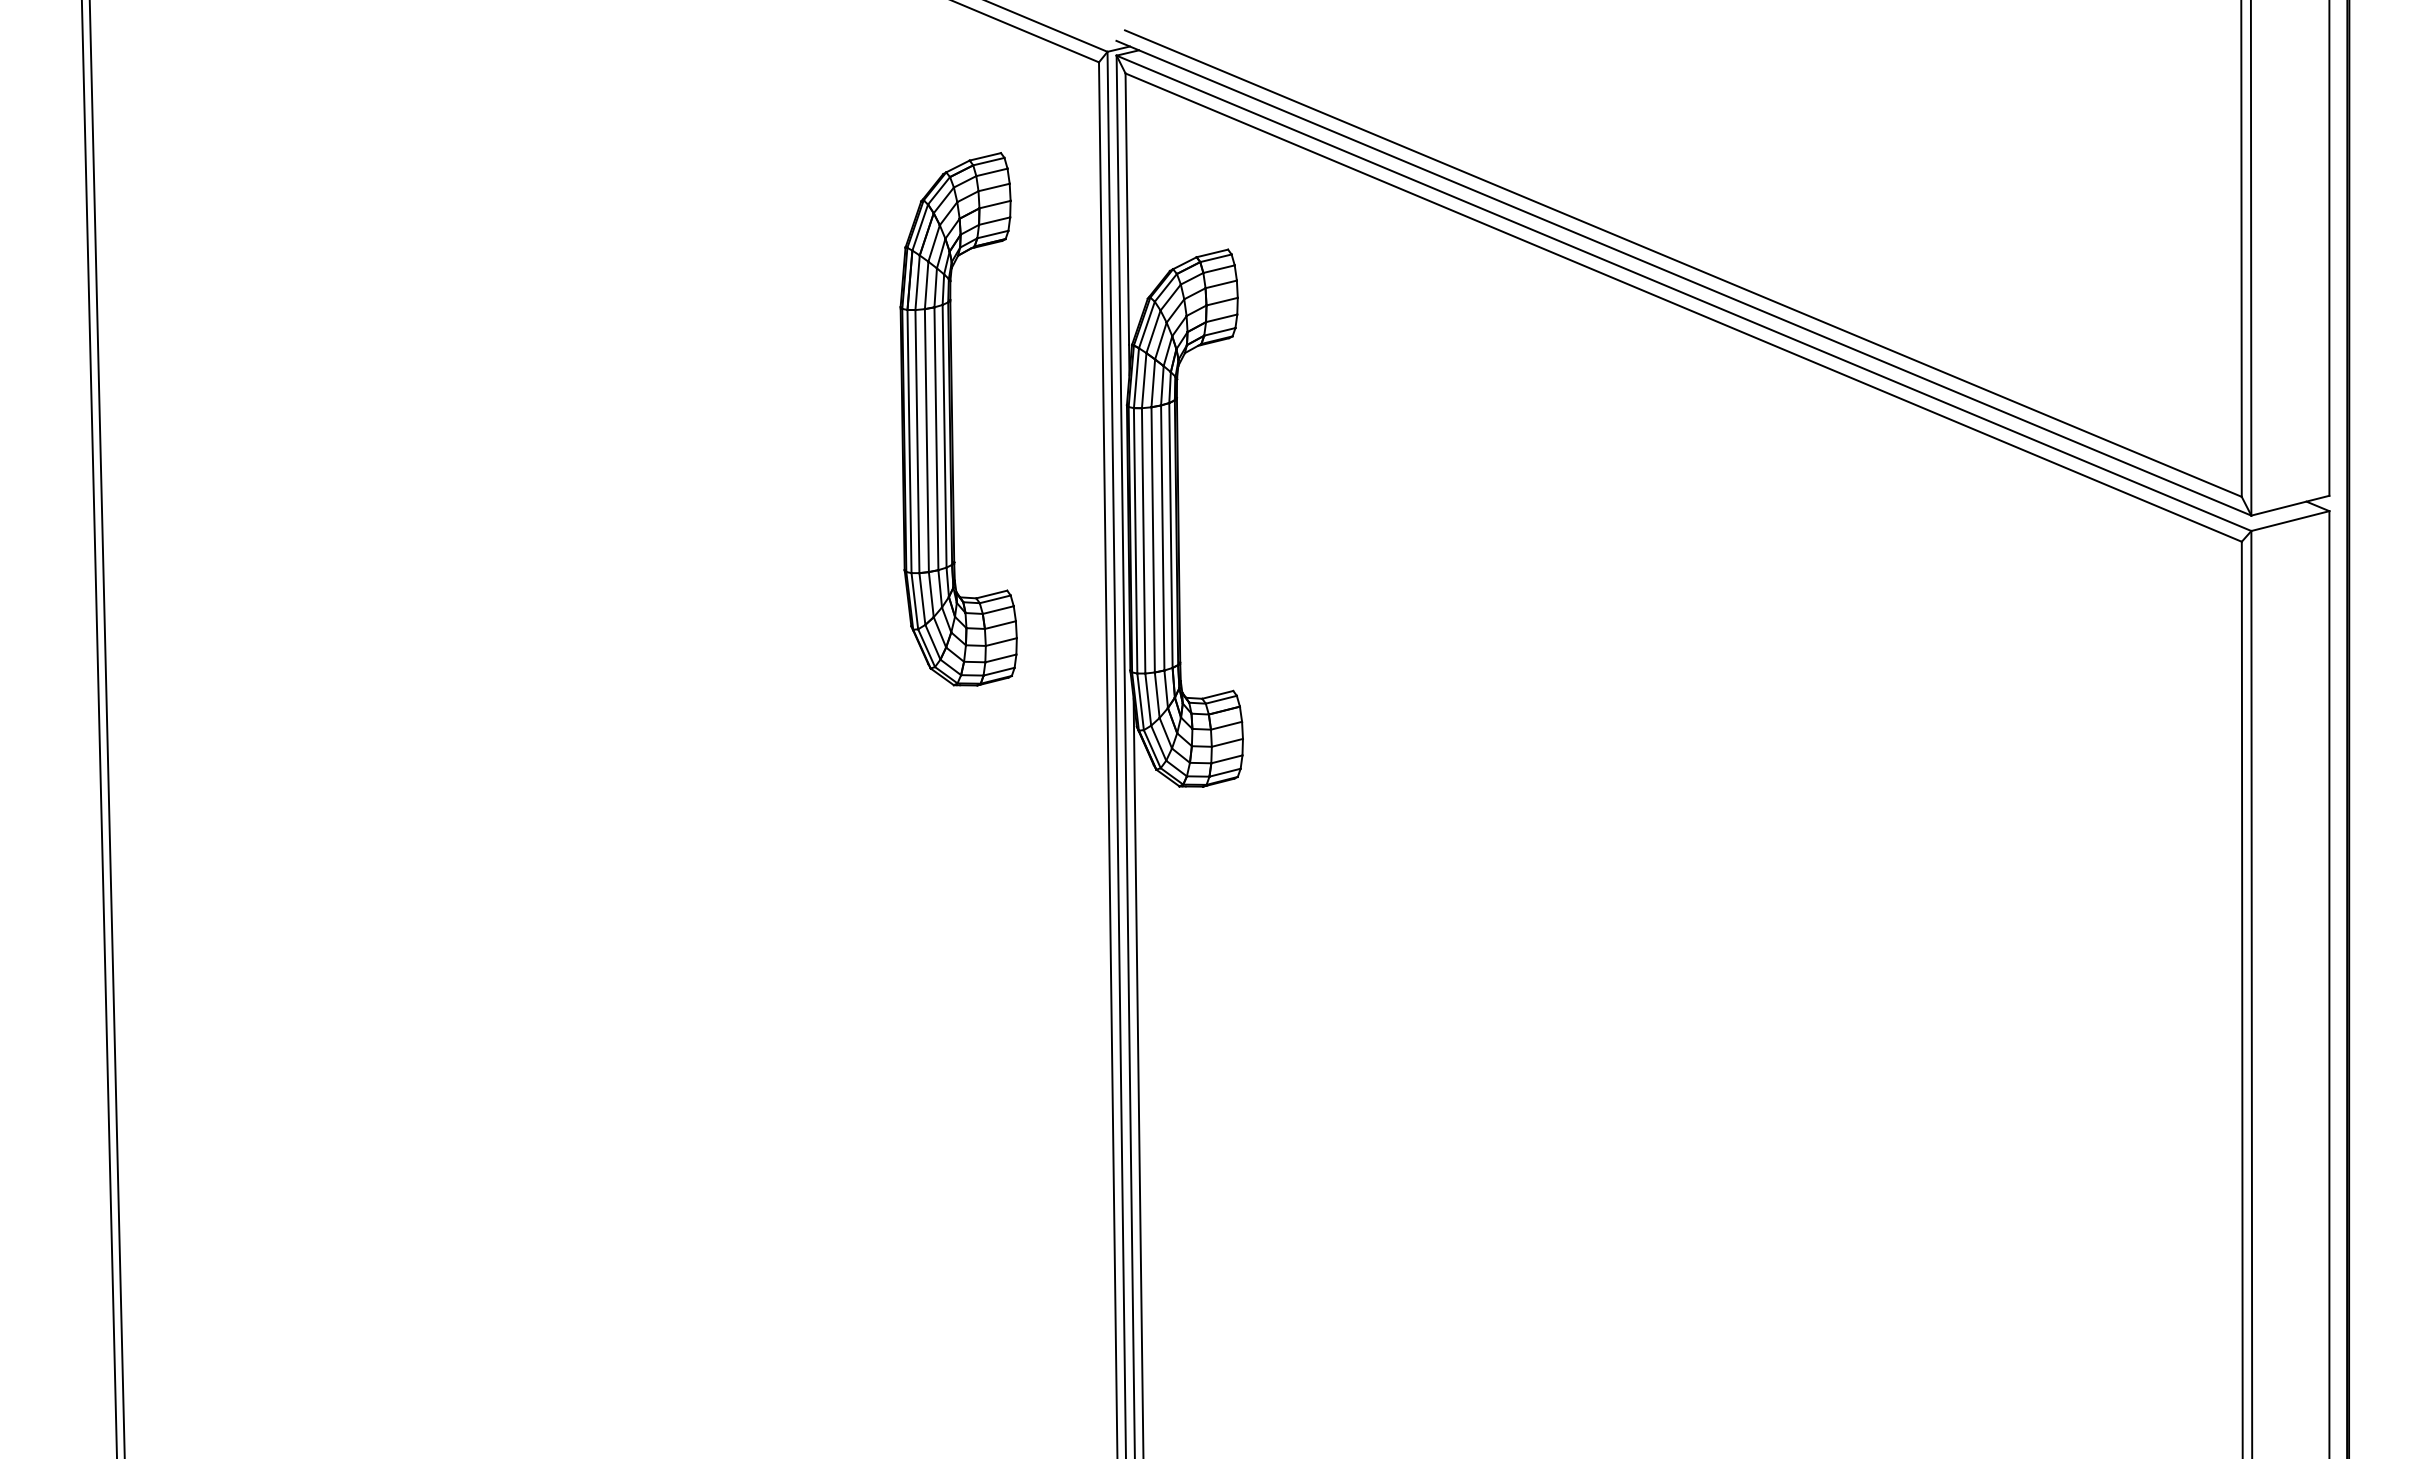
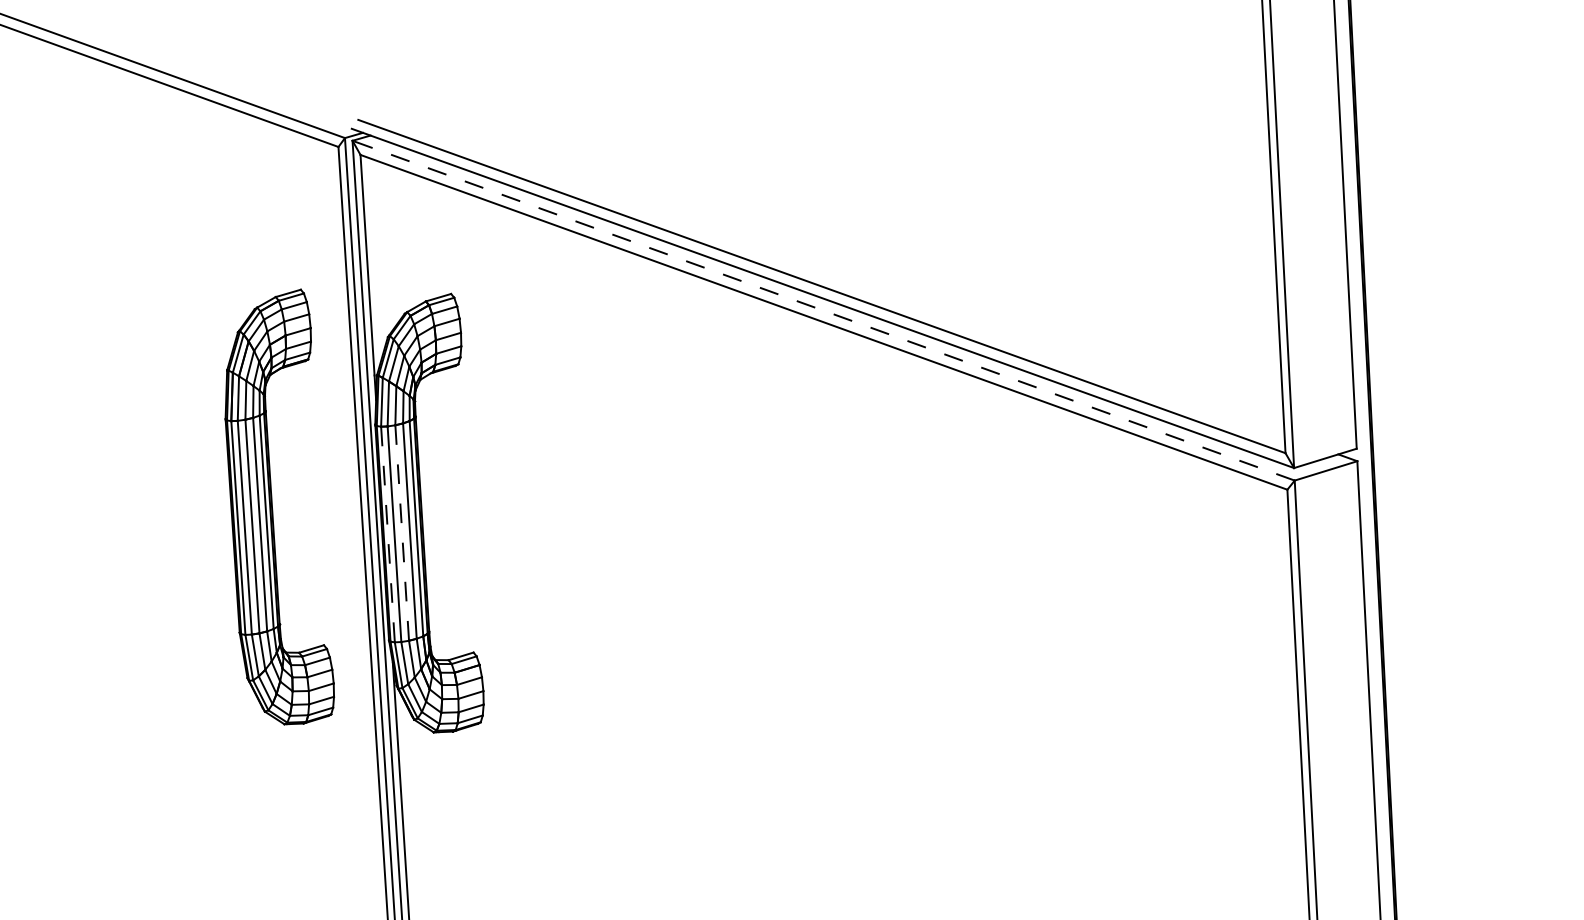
line: (1683, 293) -> (823, 310), solid -> dashed
part: (958, 419) -> (277, 508), moved
line: (1153, 539) -> (402, 532), solid -> dashed
line: (1135, 540) -> (387, 534), solid -> dashed

